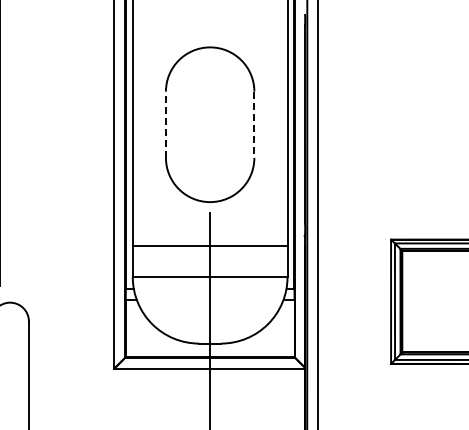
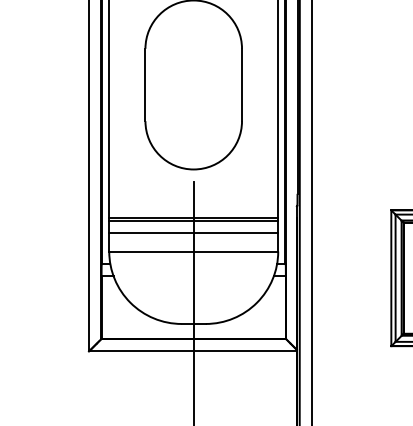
line: (165, 124) -> (144, 84), dashed -> solid
line: (254, 125) -> (242, 85), dashed -> solid
line: (209, 249) -> (193, 221), added
line: (209, 260) -> (193, 233), added

